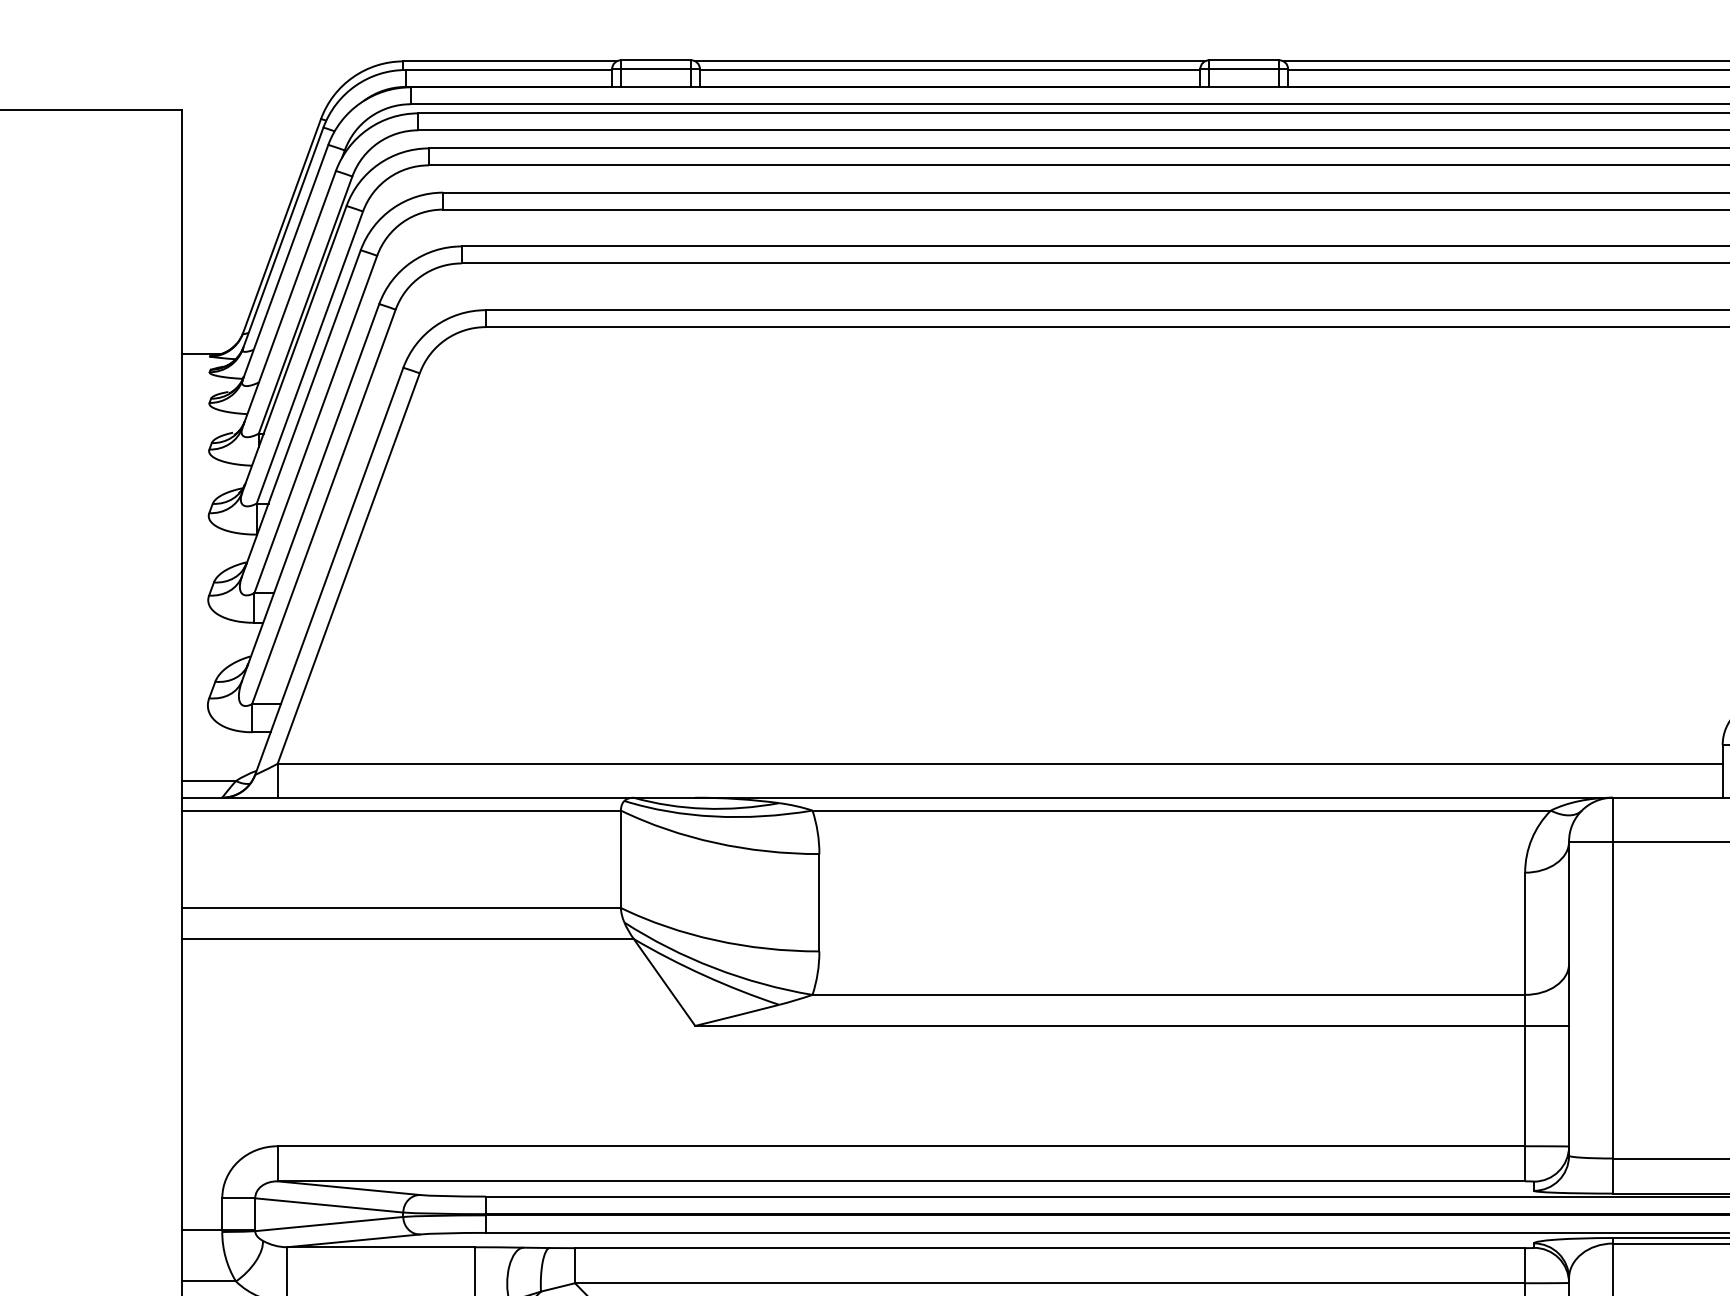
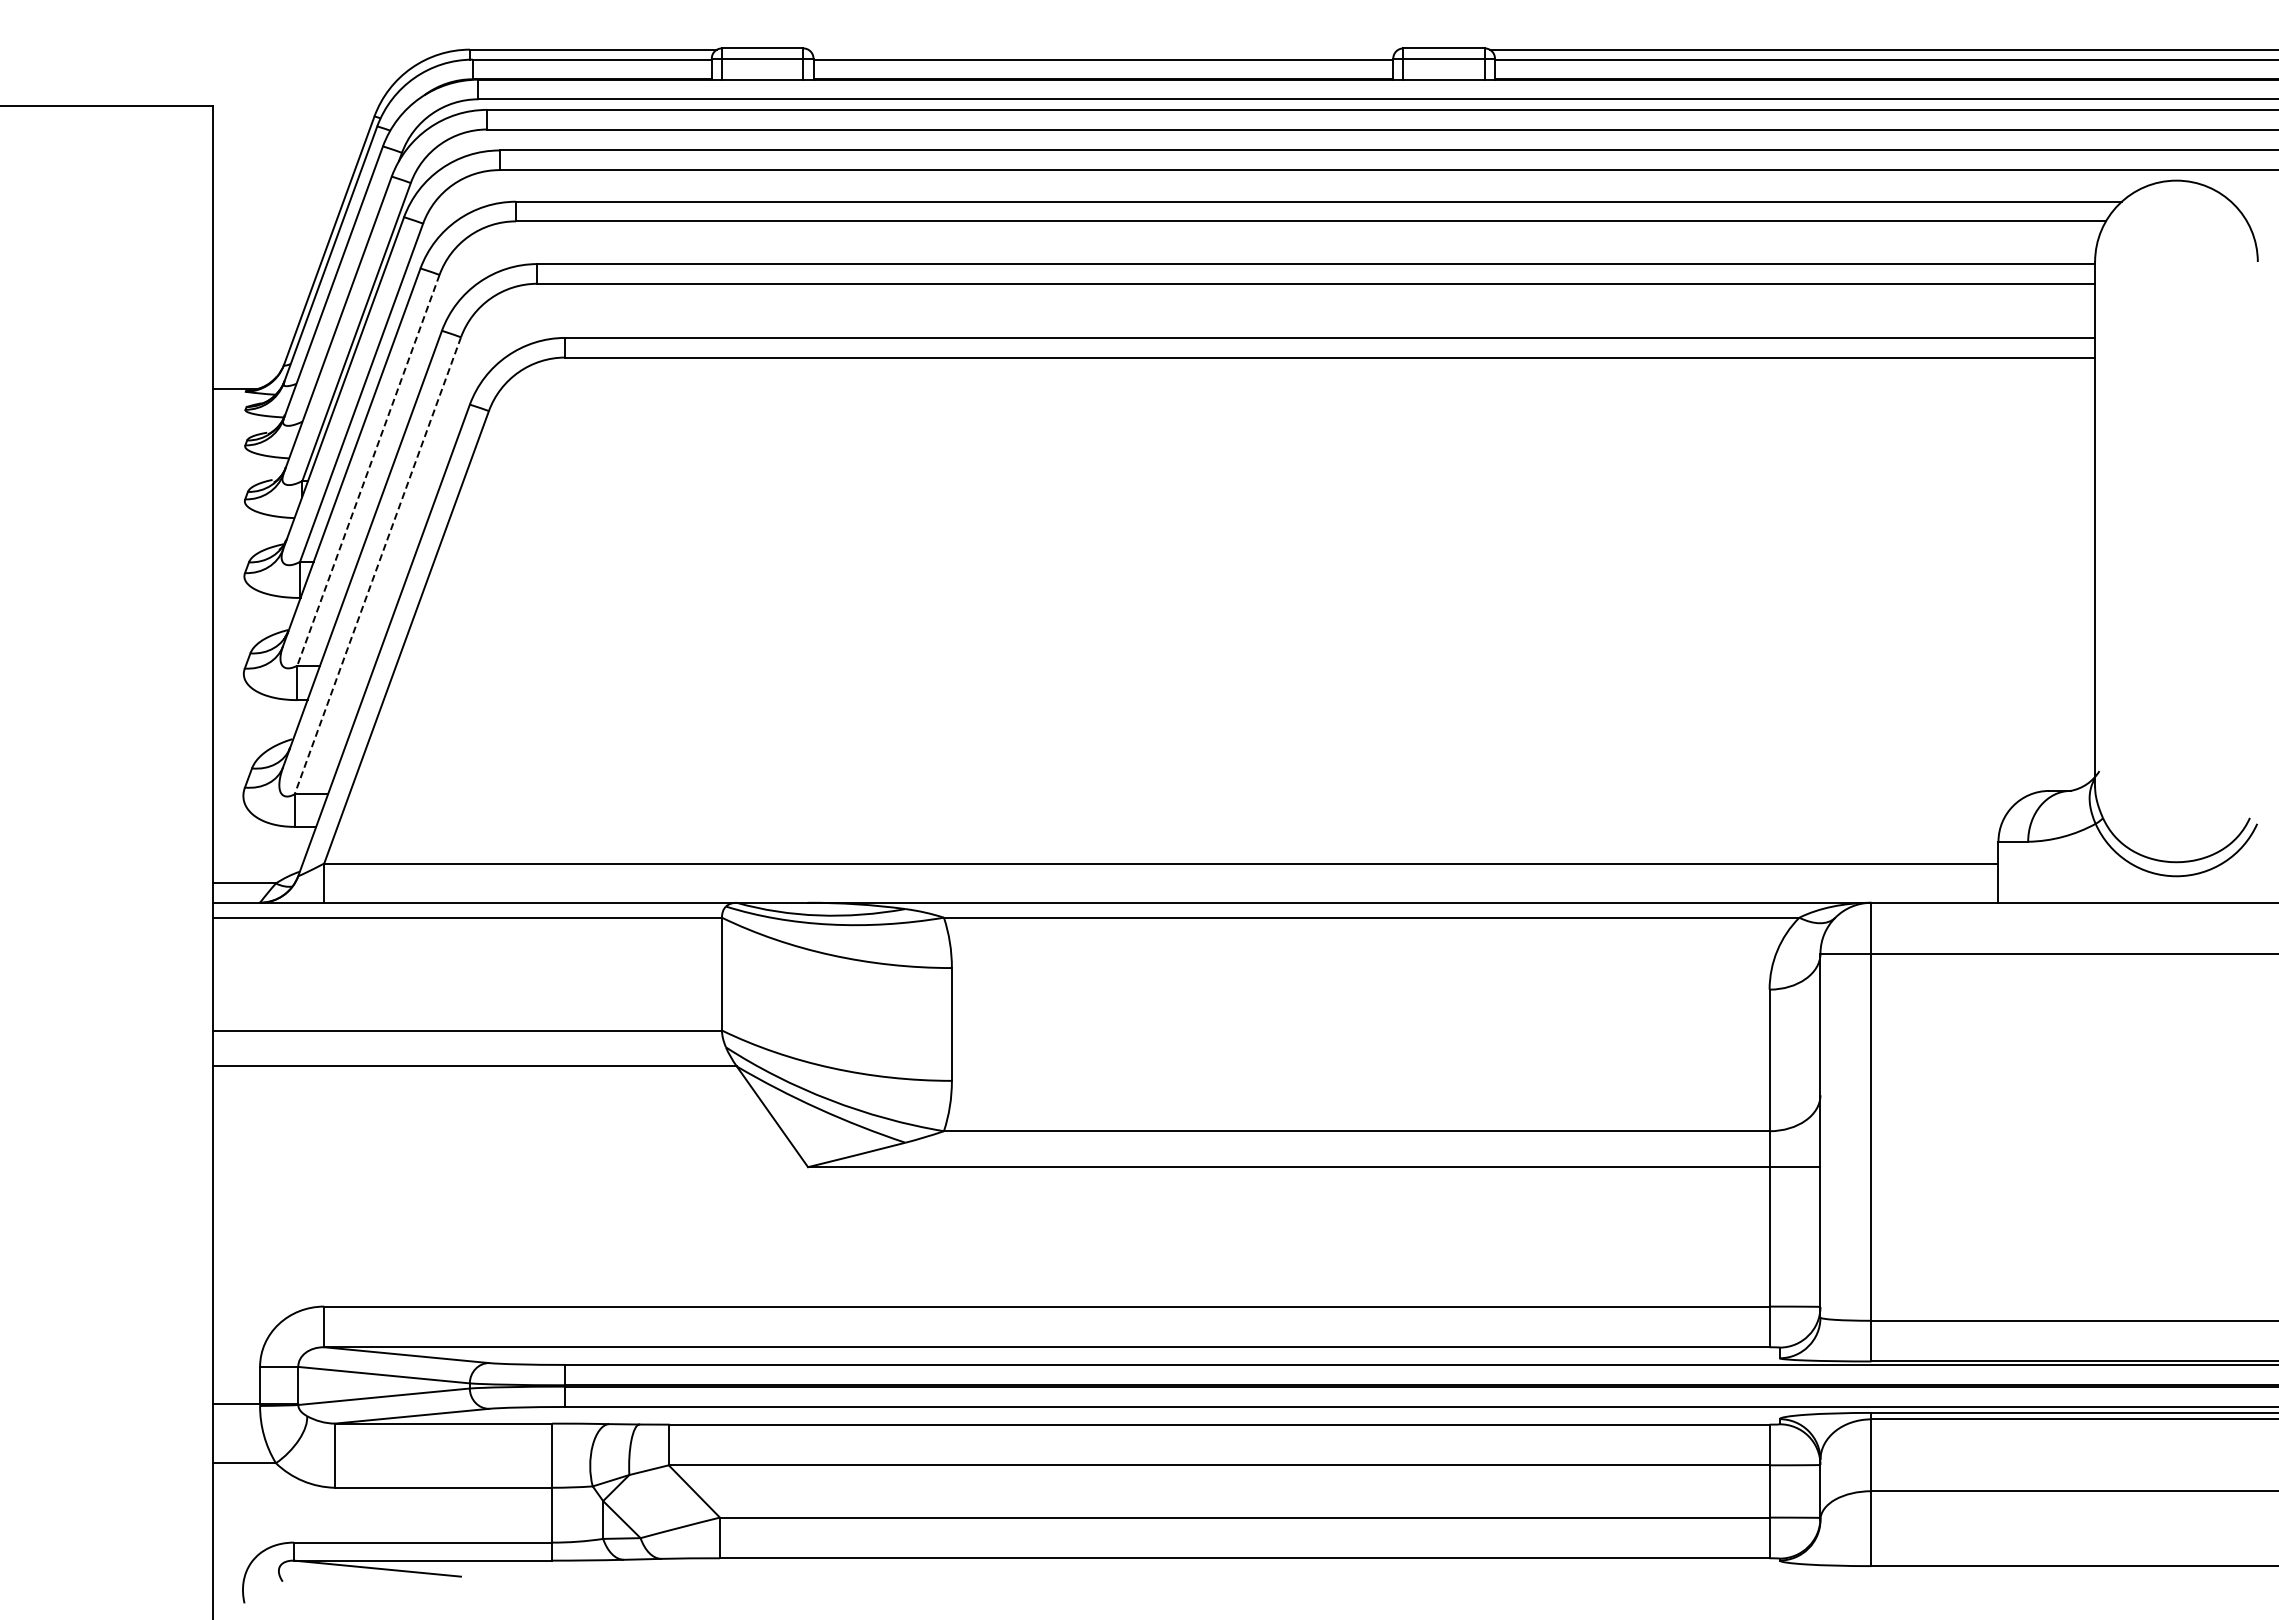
line: (950, 61) -> (1103, 49), removed
line: (315, 424) -> (368, 470), solid -> dashed
line: (323, 507) -> (377, 566), solid -> dashed

